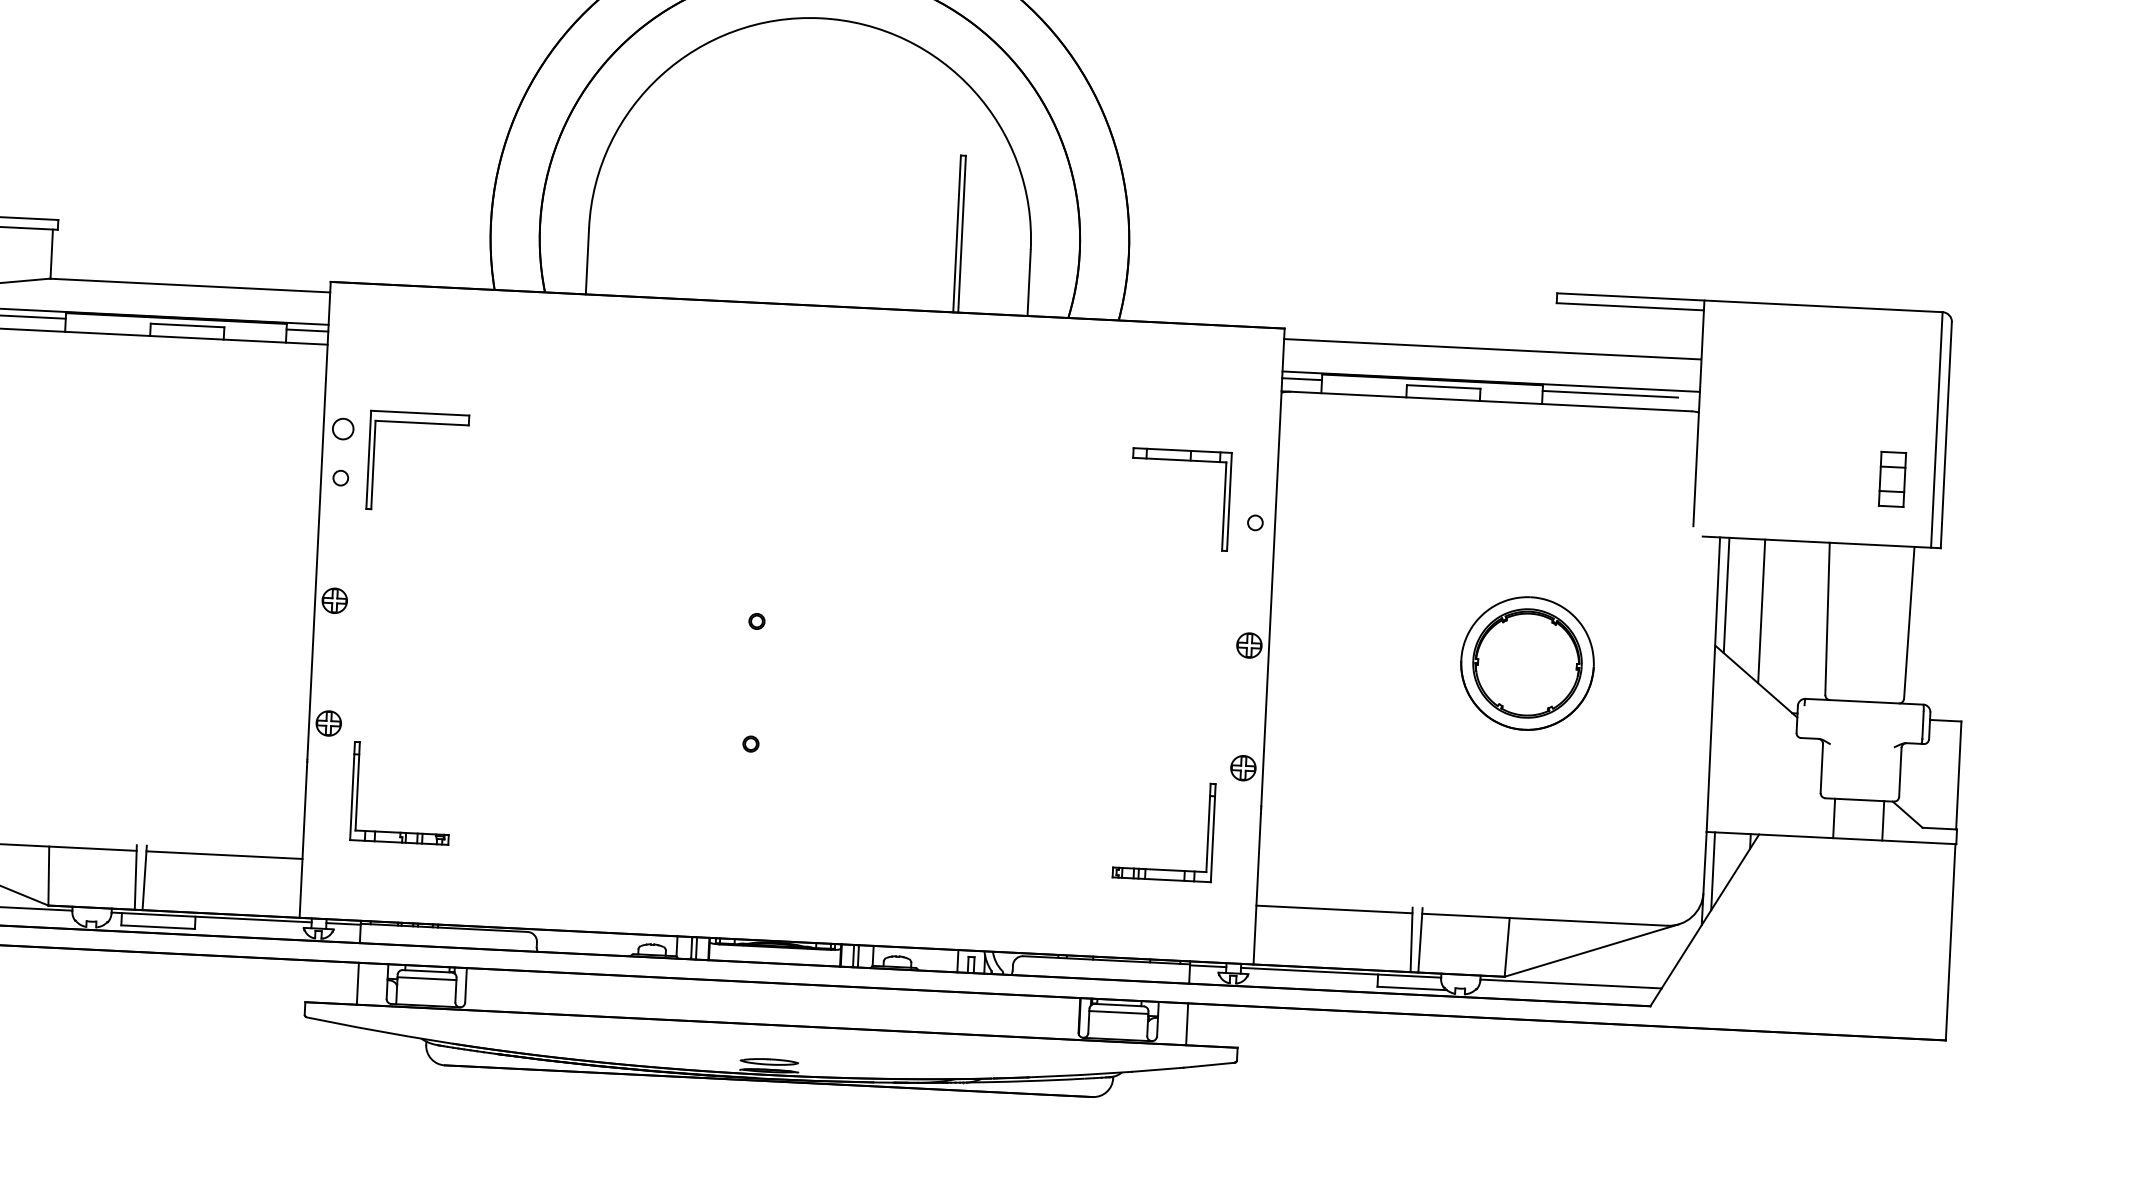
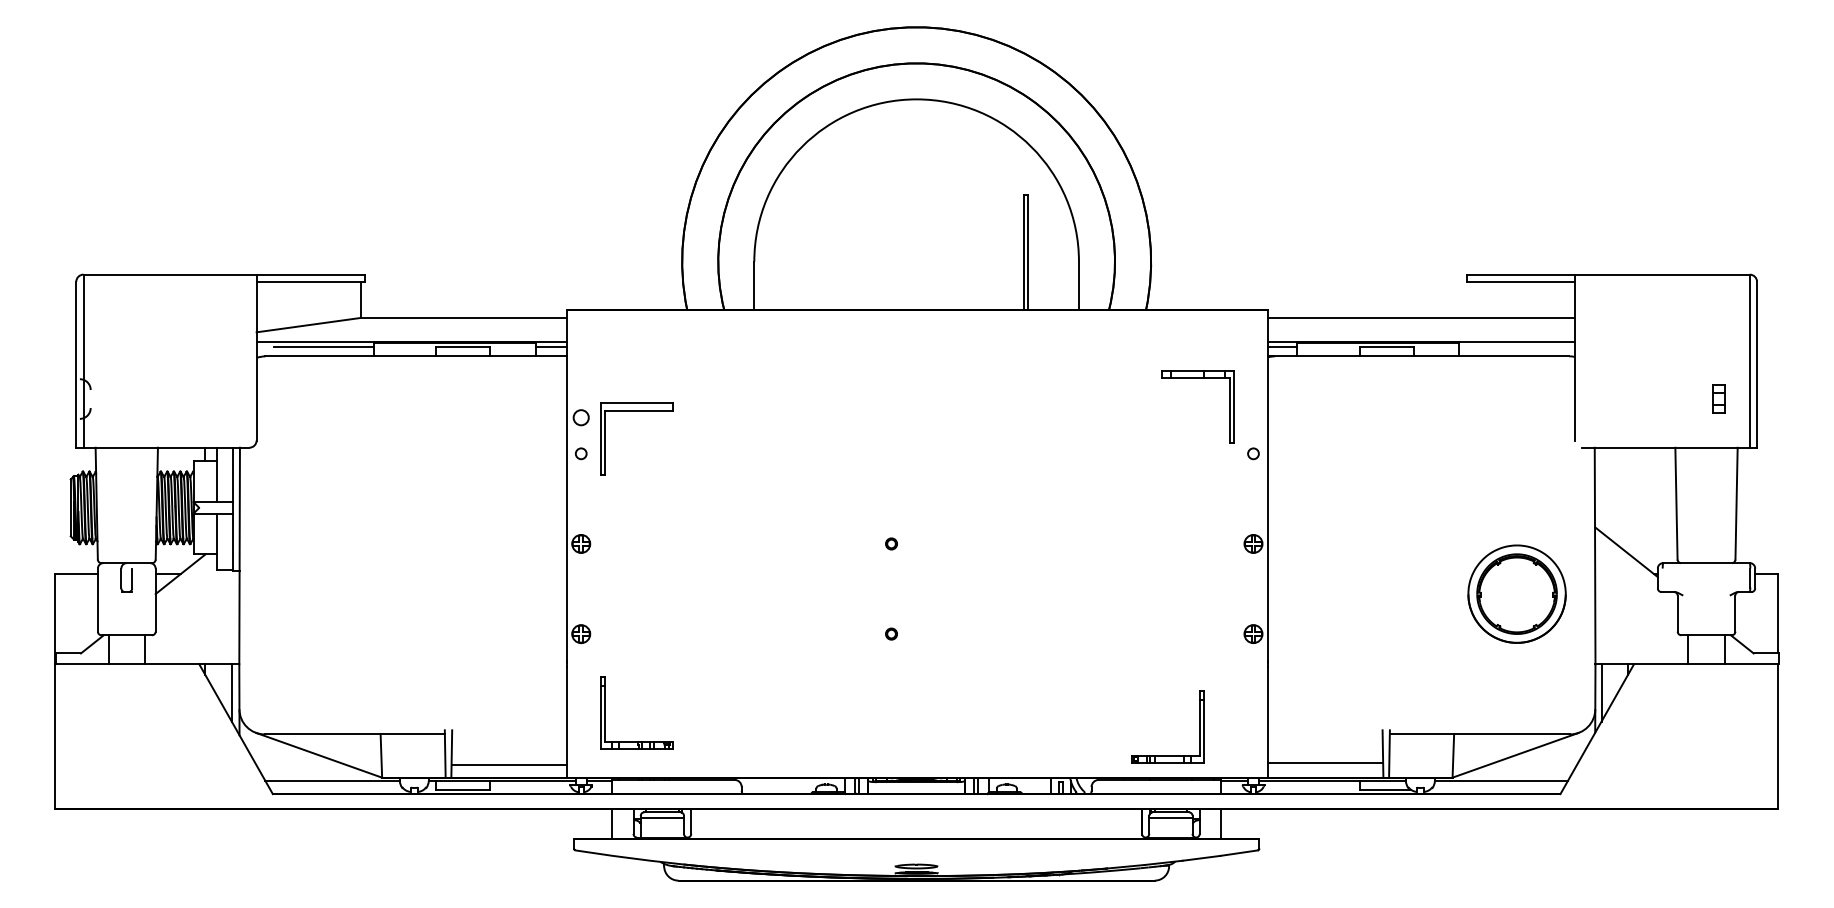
line: (1609, 393) -> (1508, 346), removed
part: (1182, 460) -> (1197, 378), moved
part: (1891, 478) -> (1718, 398), size x0.7
line: (1726, 594) -> (1601, 489), removed
line: (1761, 611) -> (1627, 500), removed
part: (1526, 662) -> (1516, 593), moved
part: (398, 832) -> (636, 741), moved
line: (224, 855) -> (509, 765), moved
part: (1162, 869) -> (1167, 755), moved
line: (1333, 909) -> (1324, 763), moved

